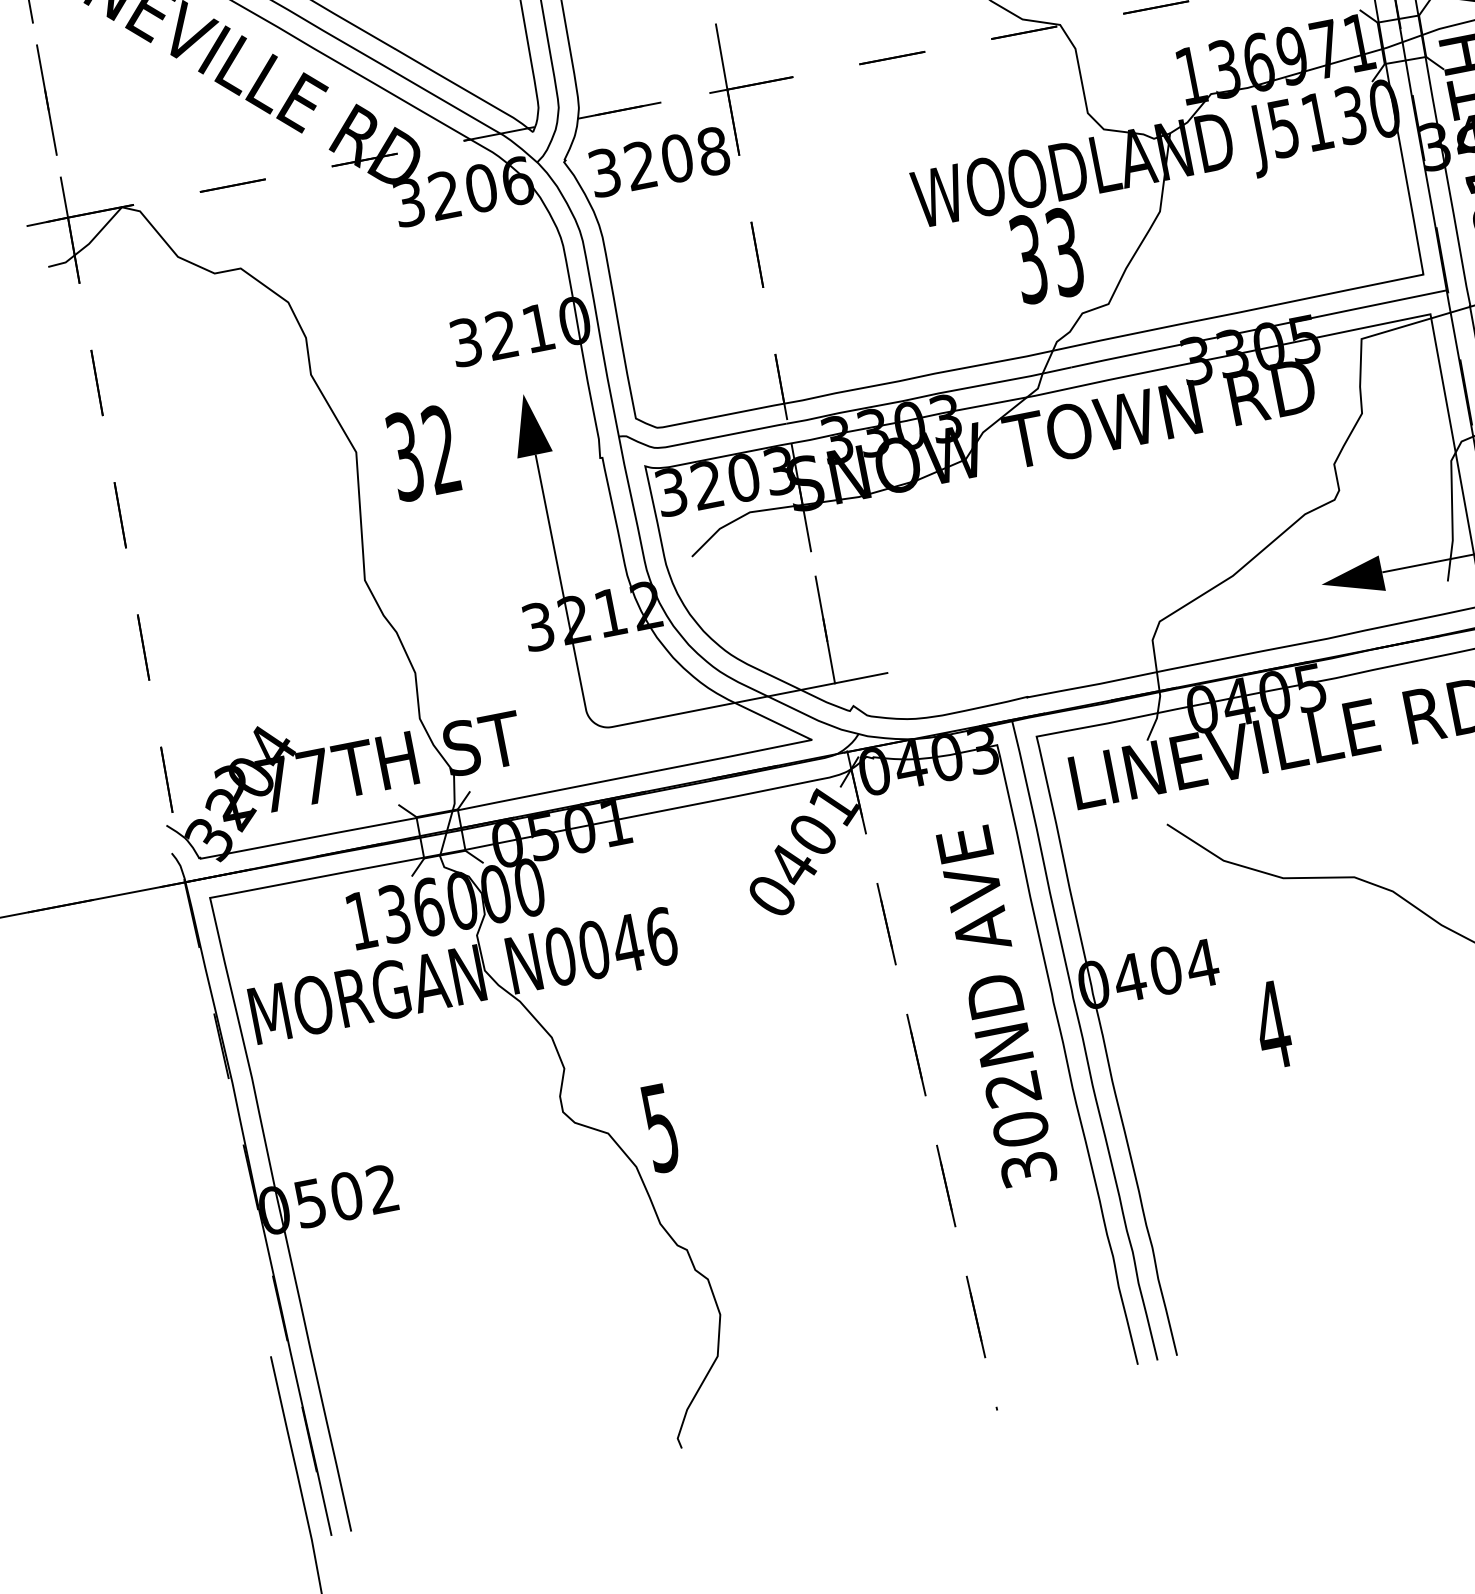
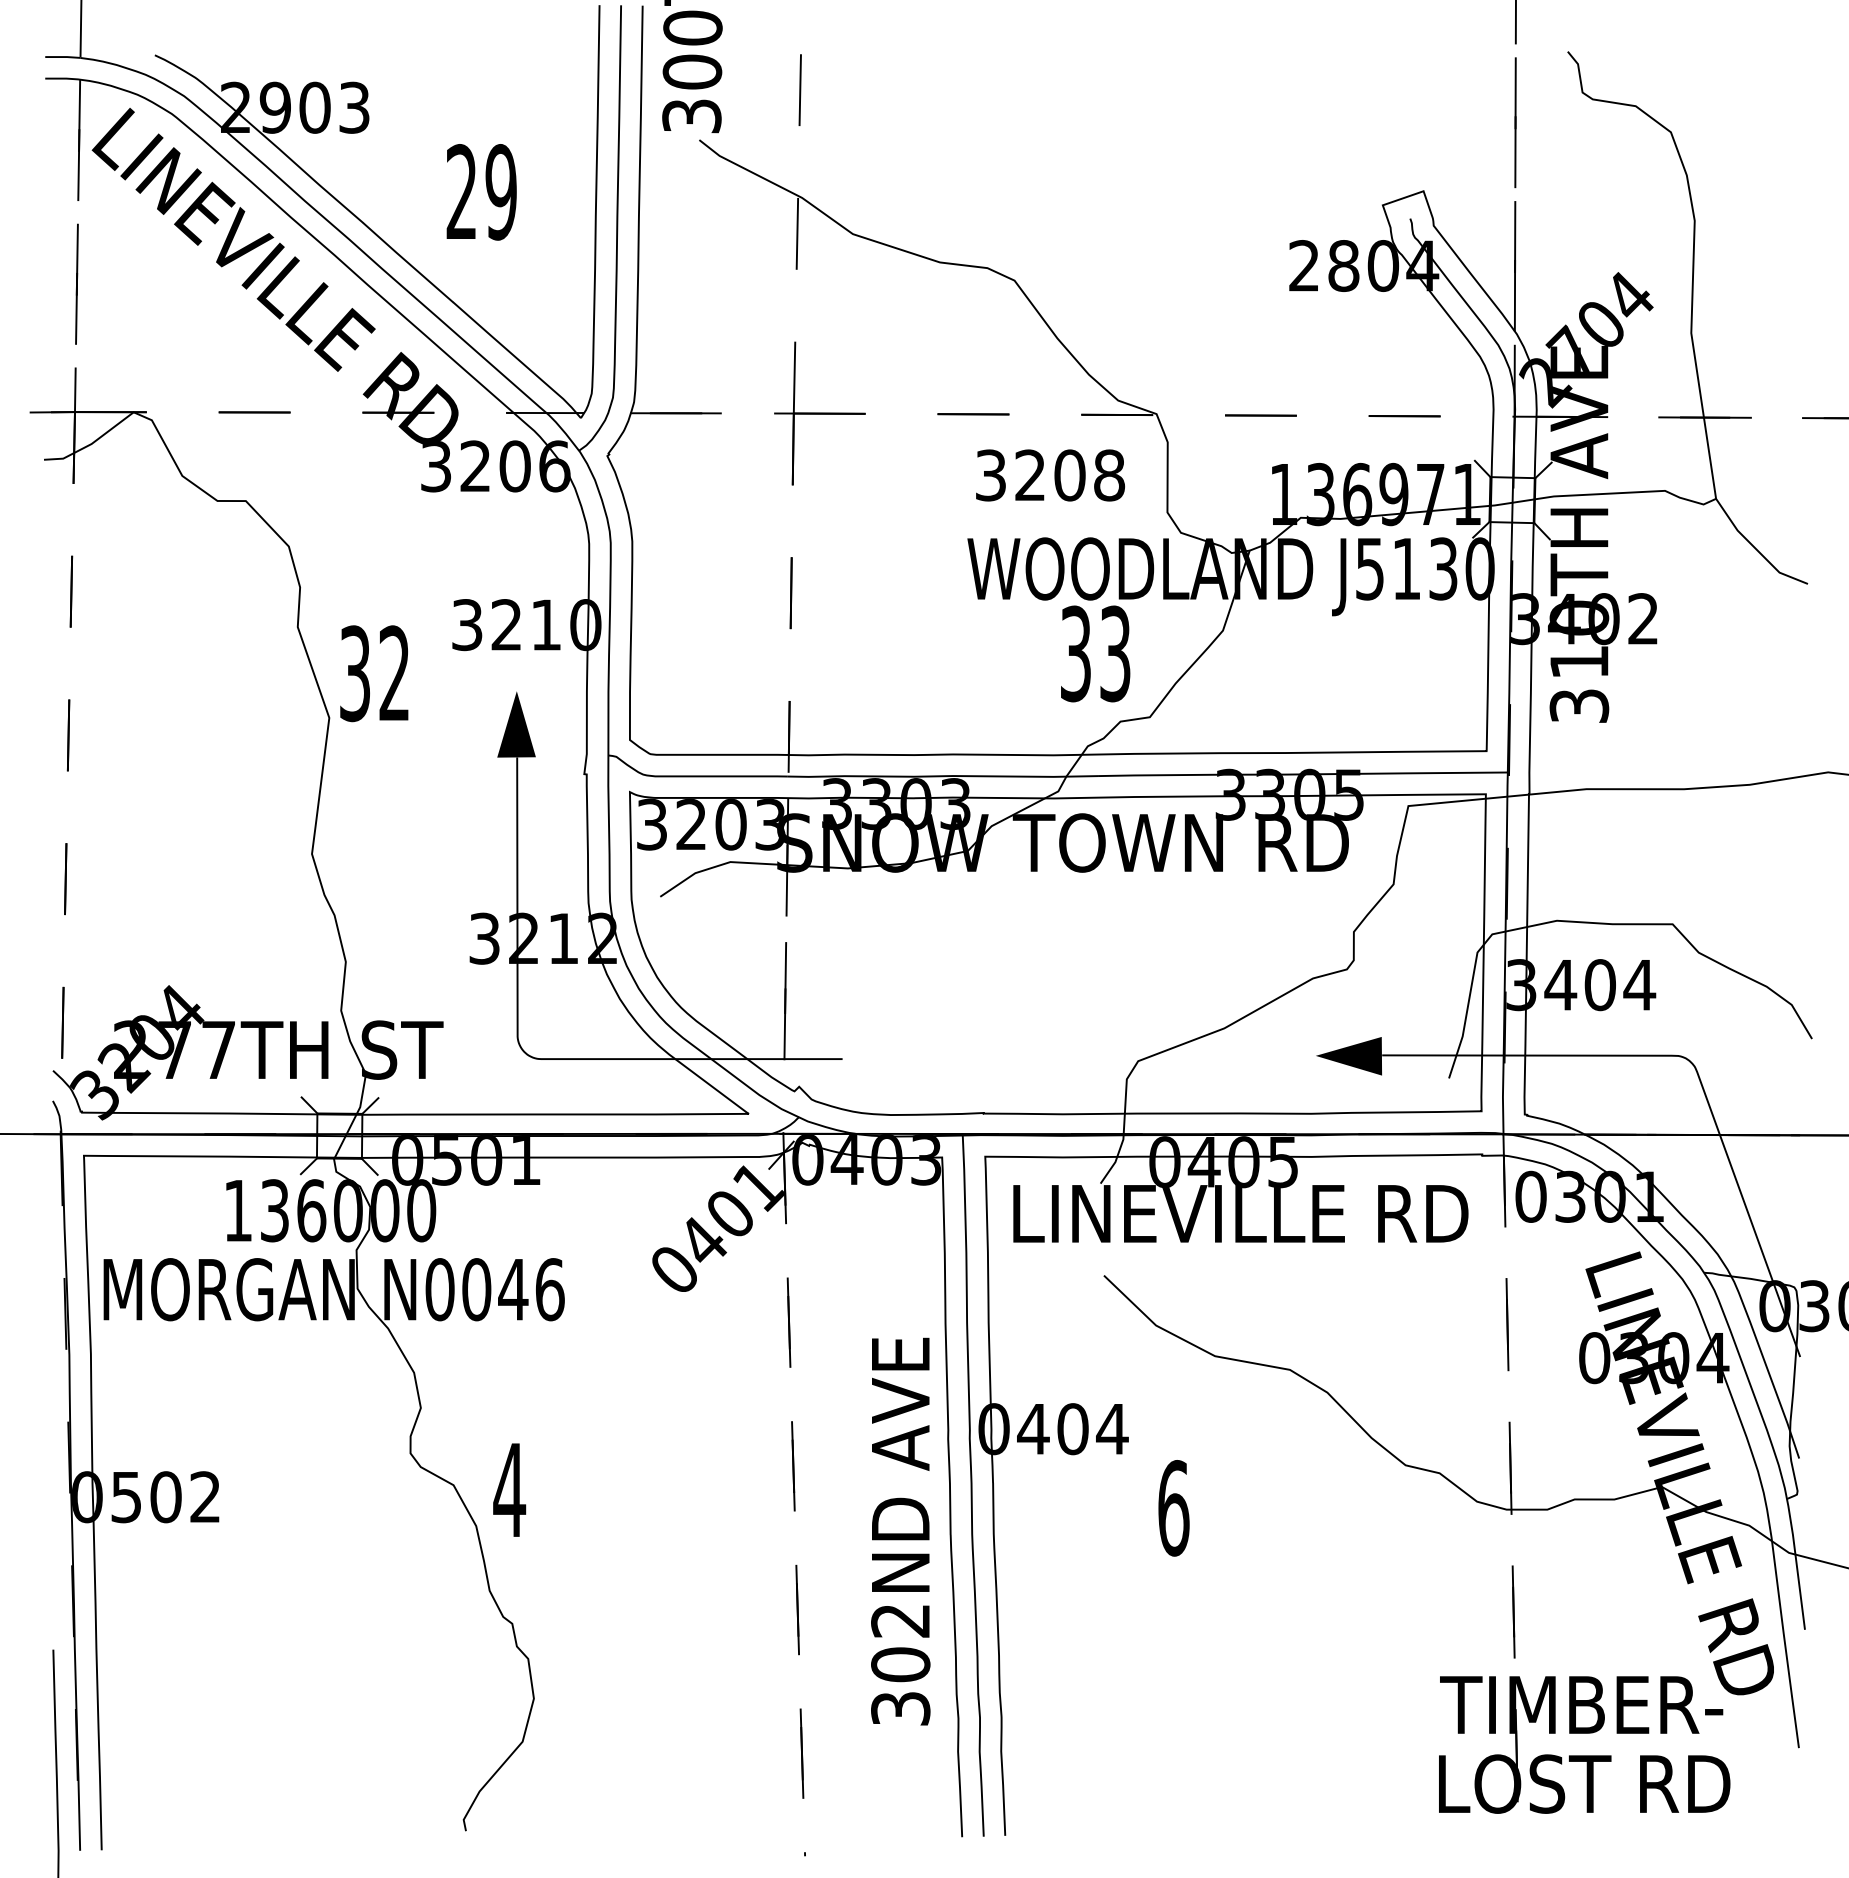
text: (659, 162) -> (1050, 475), moved
text: (423, 453) -> (374, 673), moved
text: (996, 1007) -> (900, 1531), moved
text: (1272, 1025) -> (1173, 1508), 4 -> 6
text: (660, 1128) -> (509, 1490), 5 -> 4

